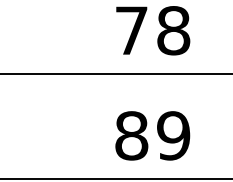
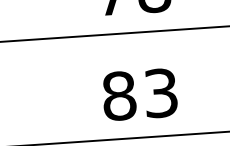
text: (173, 135) -> (160, 92), 89 -> 83

